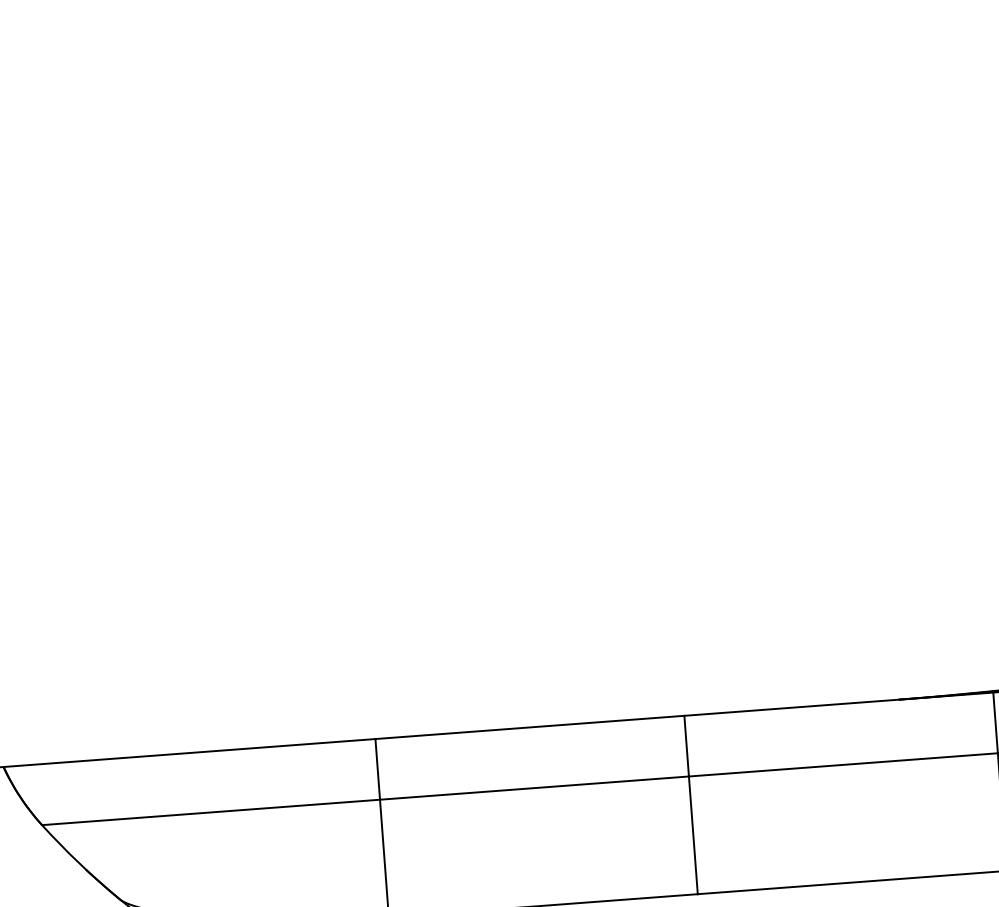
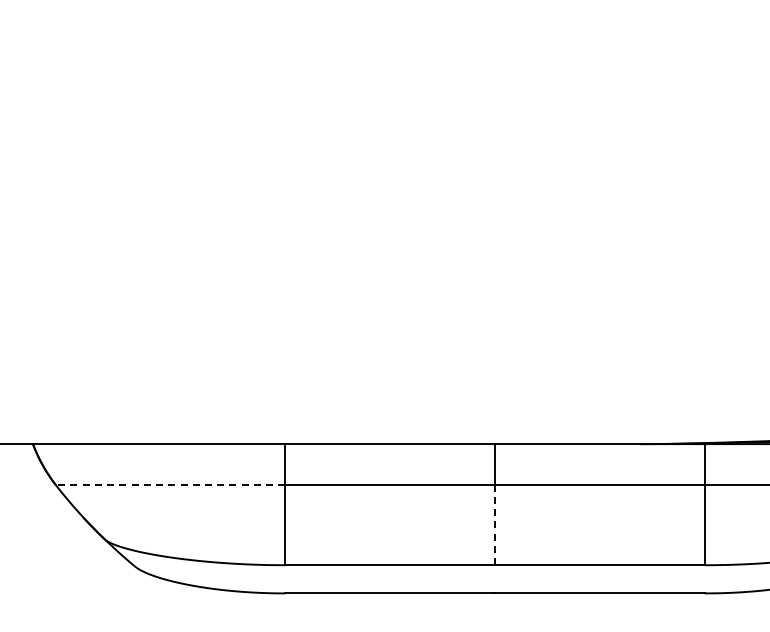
line: (210, 812) -> (170, 485), solid -> dashed
line: (693, 835) -> (495, 525), solid -> dashed

